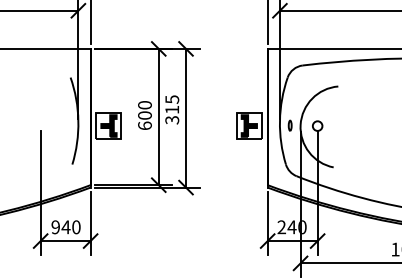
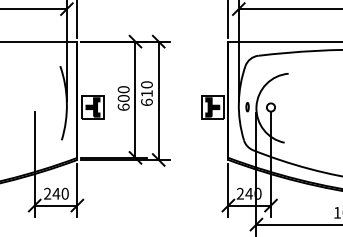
text: (171, 109) -> (146, 93), 315 -> 610
text: (55, 226) -> (47, 193), 940 -> 240

